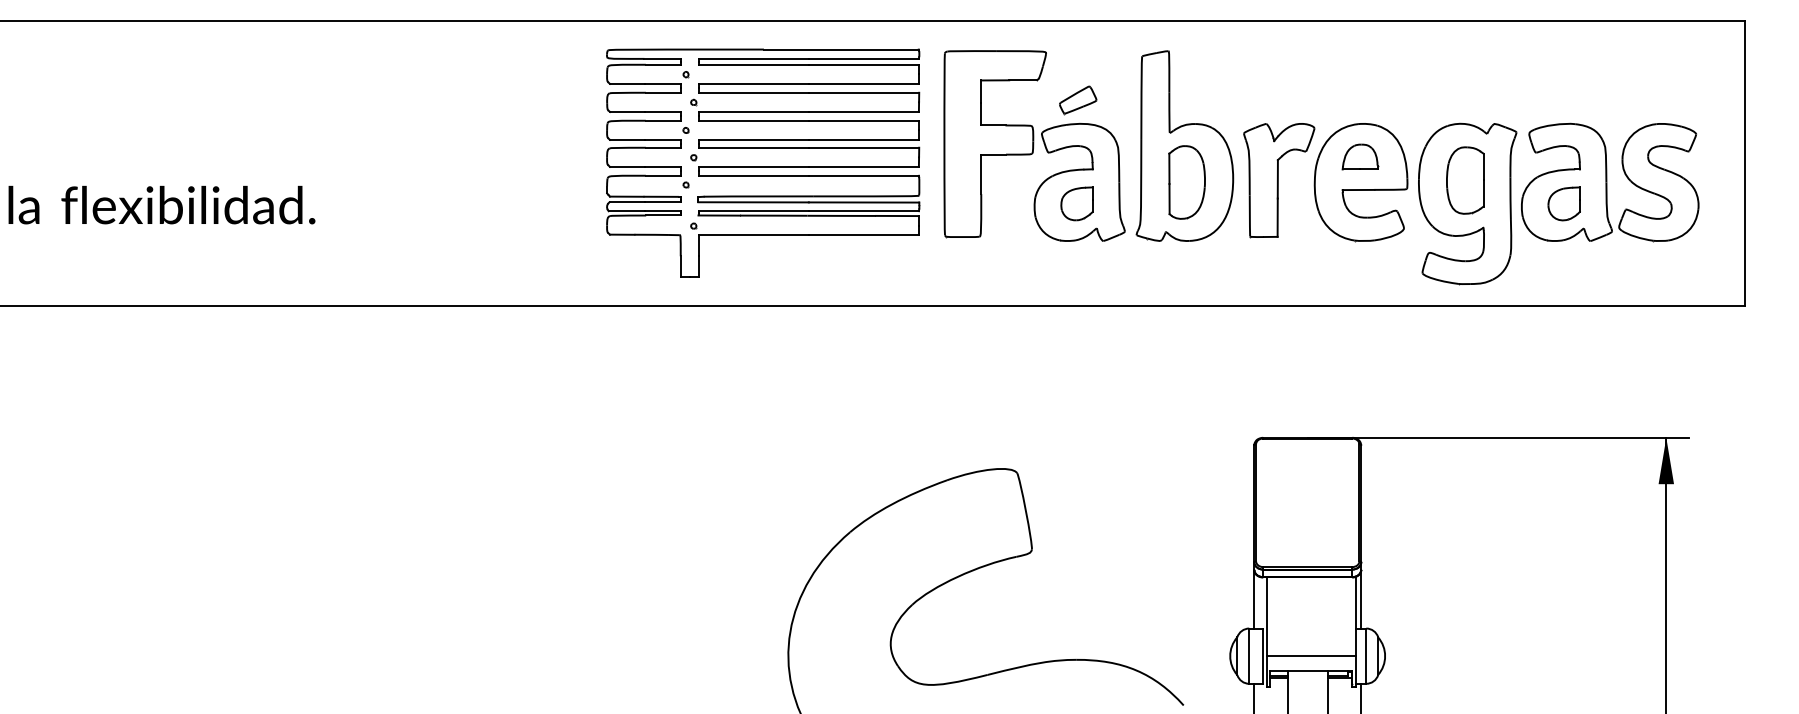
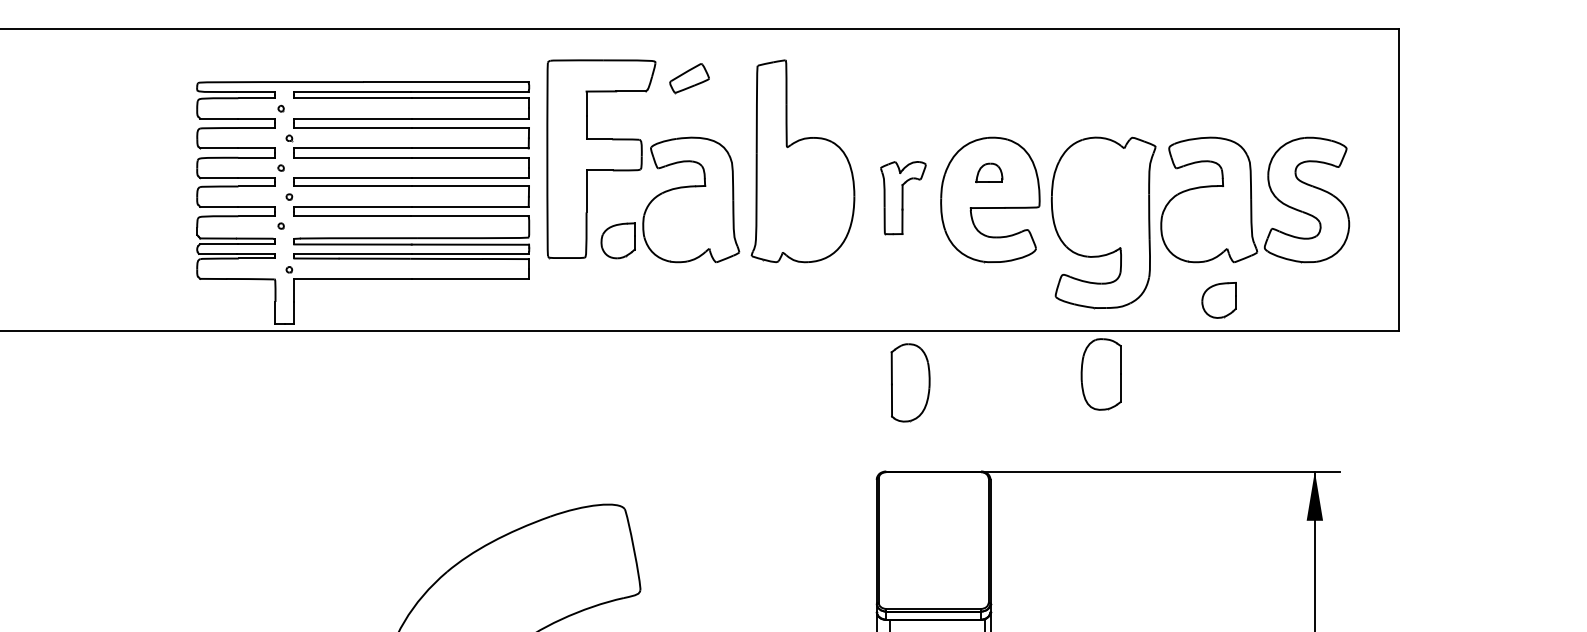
part: (1078, 100) -> (689, 78), moved
part: (1360, 156) -> (989, 172), size x0.7
part: (763, 162) -> (363, 202), moved
part: (1279, 180) -> (903, 197), size x0.6
part: (1465, 180) -> (1101, 374), moved
part: (1186, 182) -> (909, 382), moved
part: (1076, 203) -> (617, 240), moved
part: (1563, 203) -> (1218, 299), moved

